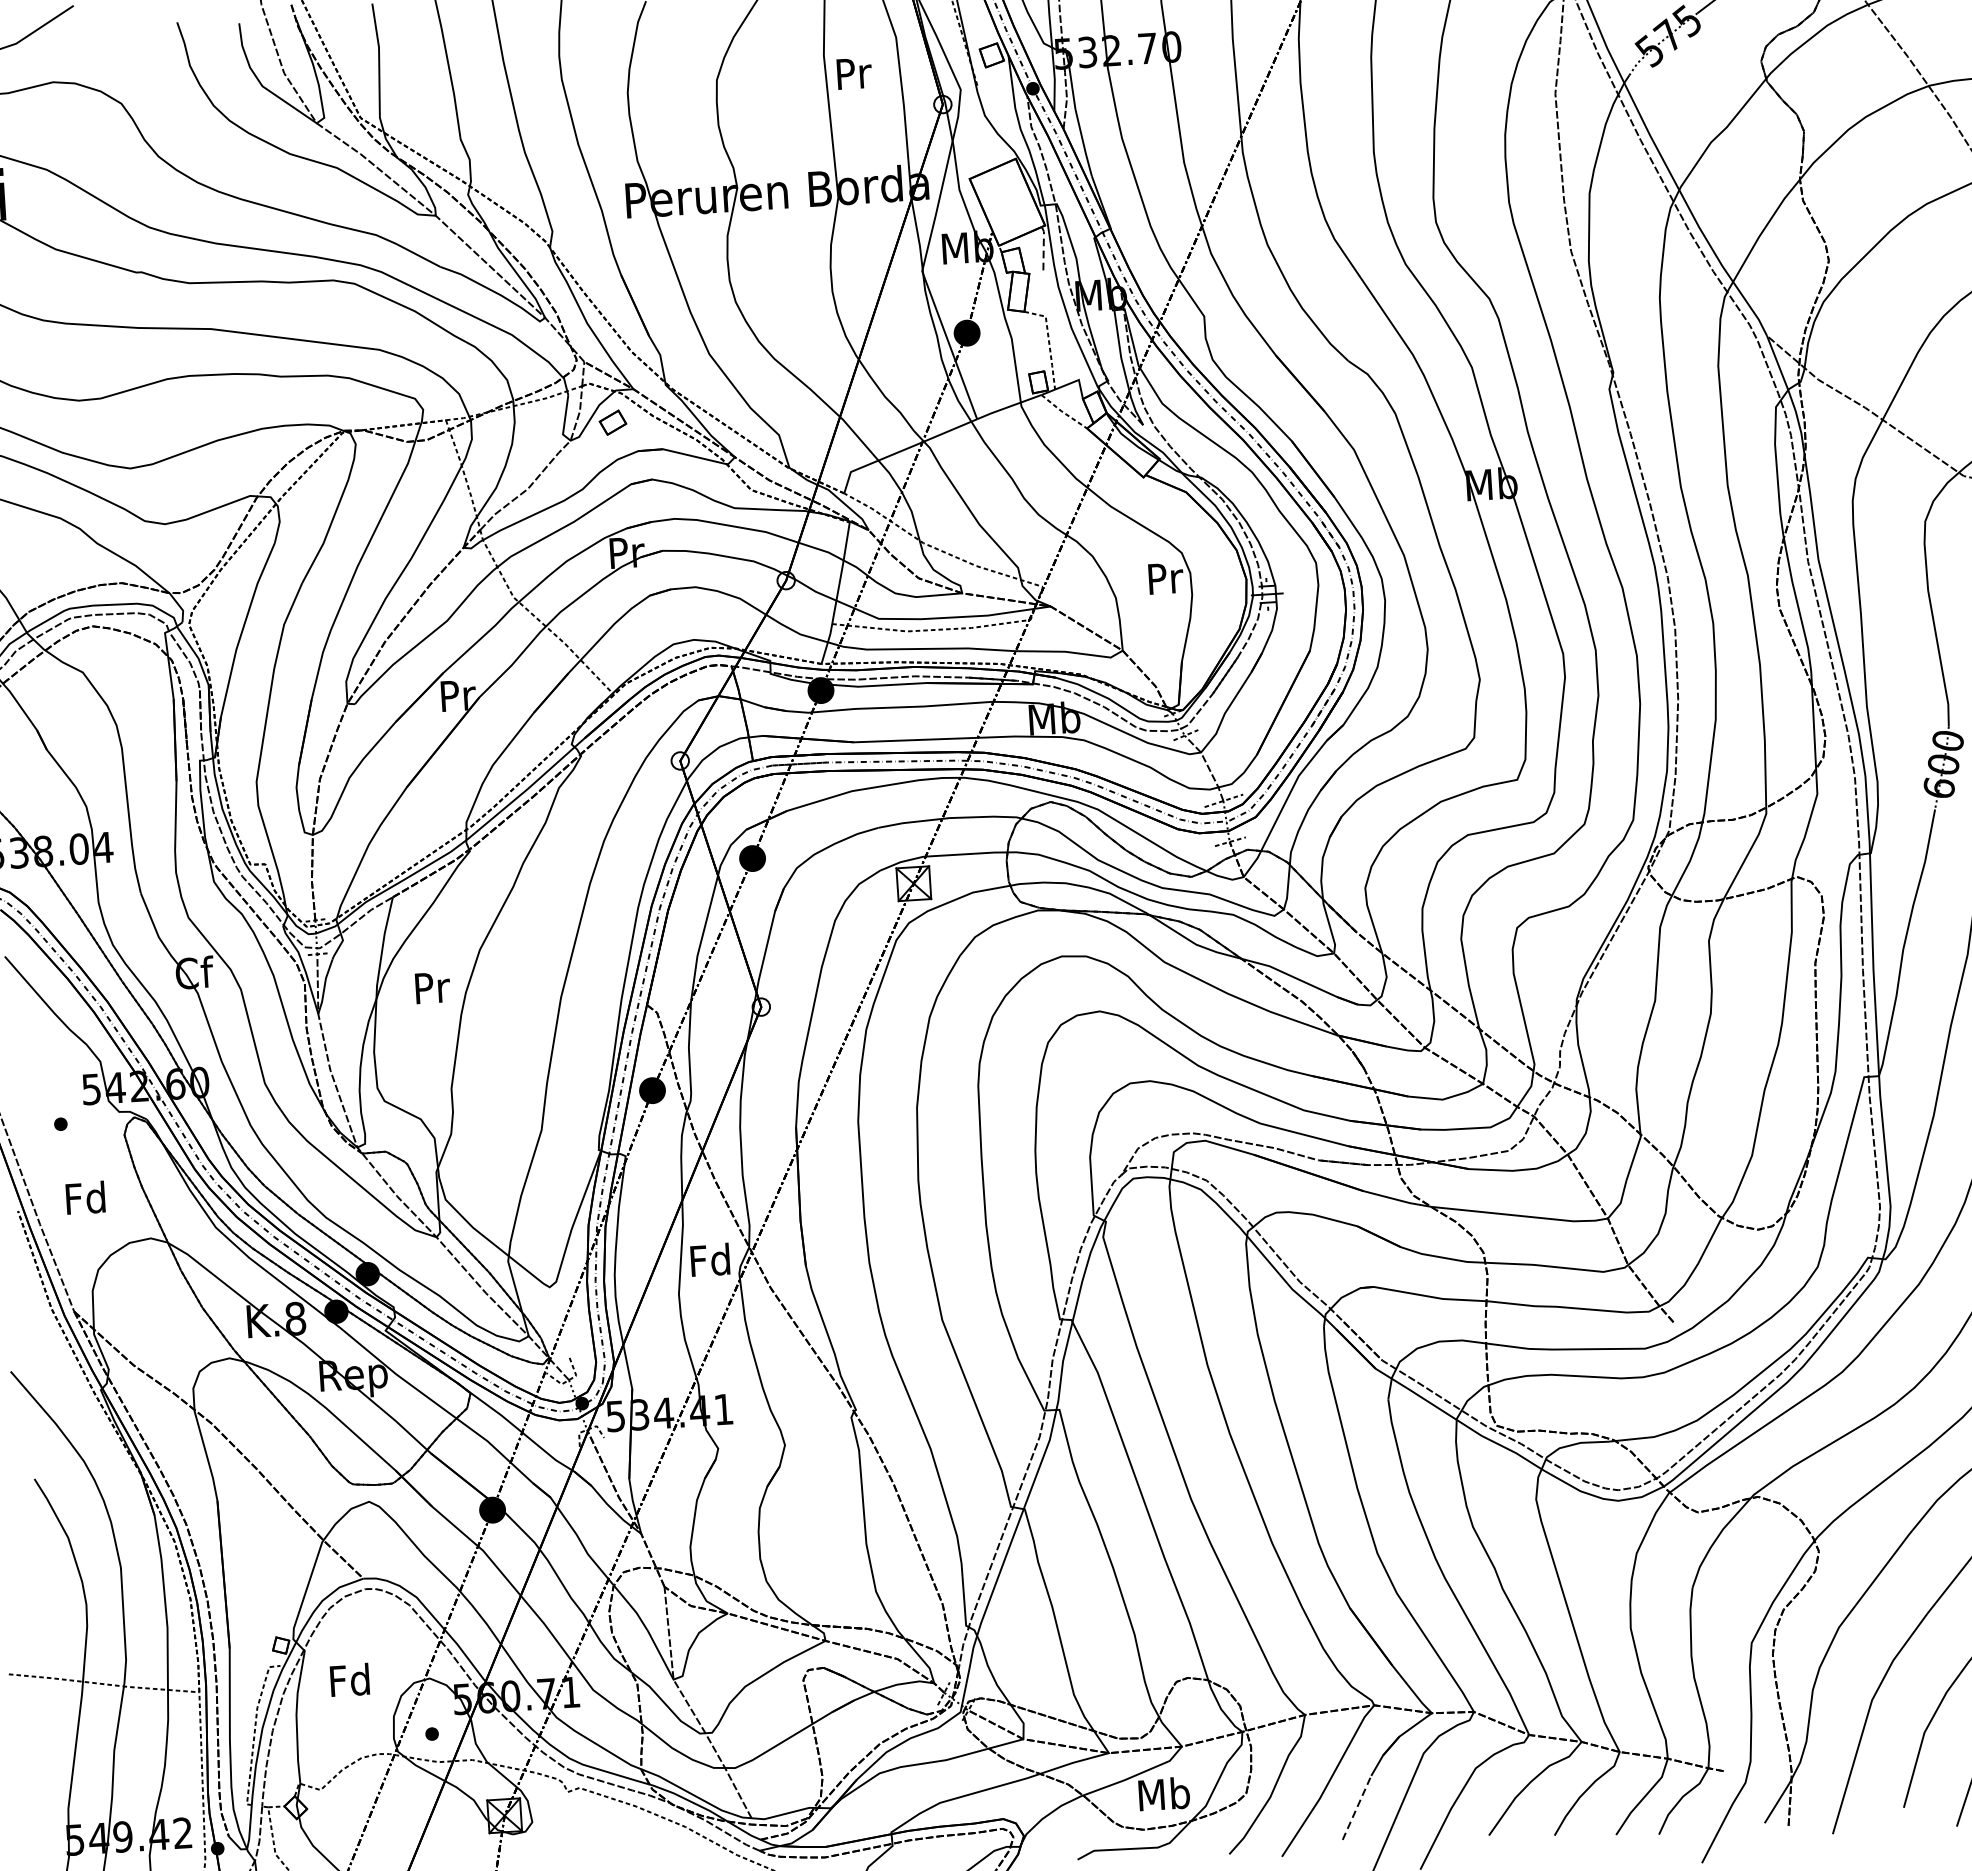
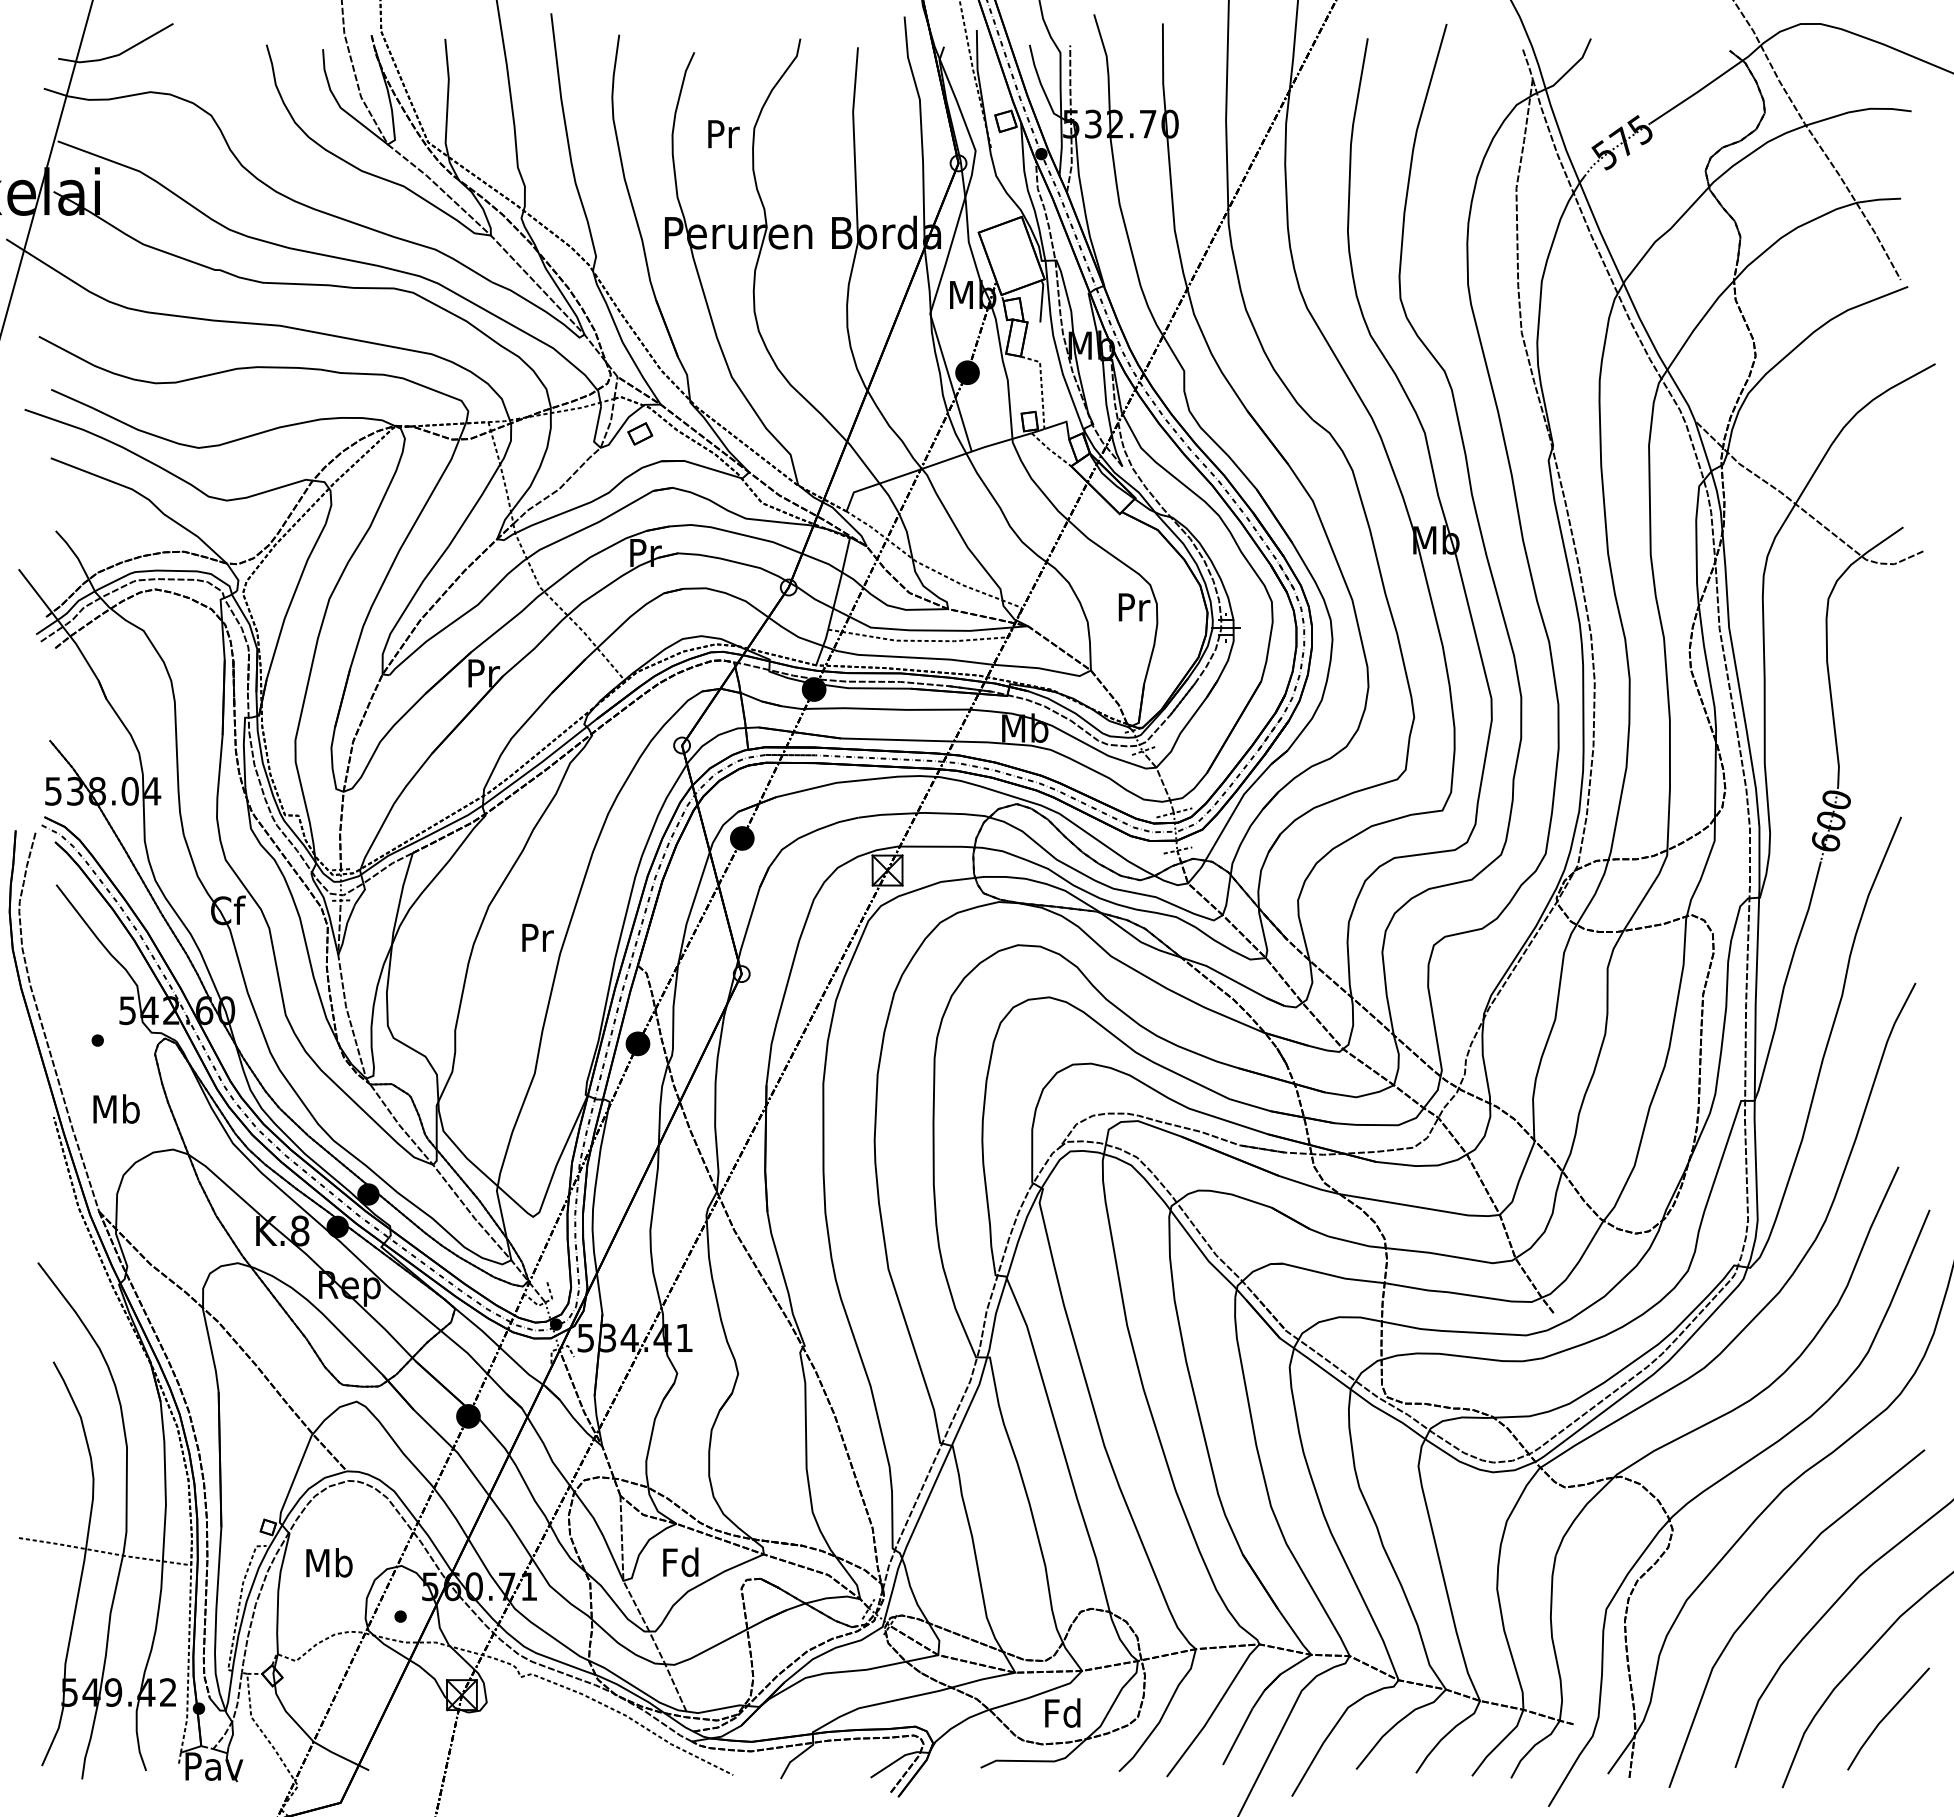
text: (854, 74) -> (723, 134), moved
line: (1044, 248) -> (1042, 300), dashed -> solid
text: (432, 987) -> (537, 937), moved
text: (86, 1197) -> (116, 1108), Fd -> Mb
text: (709, 1260) -> (680, 1562), moved
text: (350, 1679) -> (329, 1562), Fd -> Mb
text: (1164, 1793) -> (1063, 1712), Mb -> Fd
line: (1356, 1807) -> (1237, 1736), dashed -> solid

